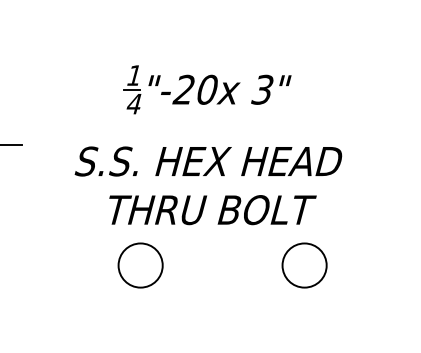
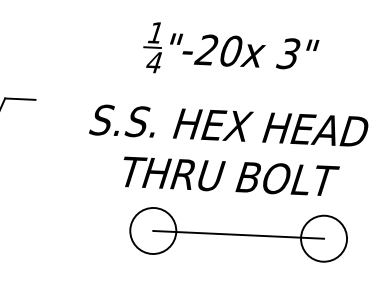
line: (222, 265) -> (238, 234), added

